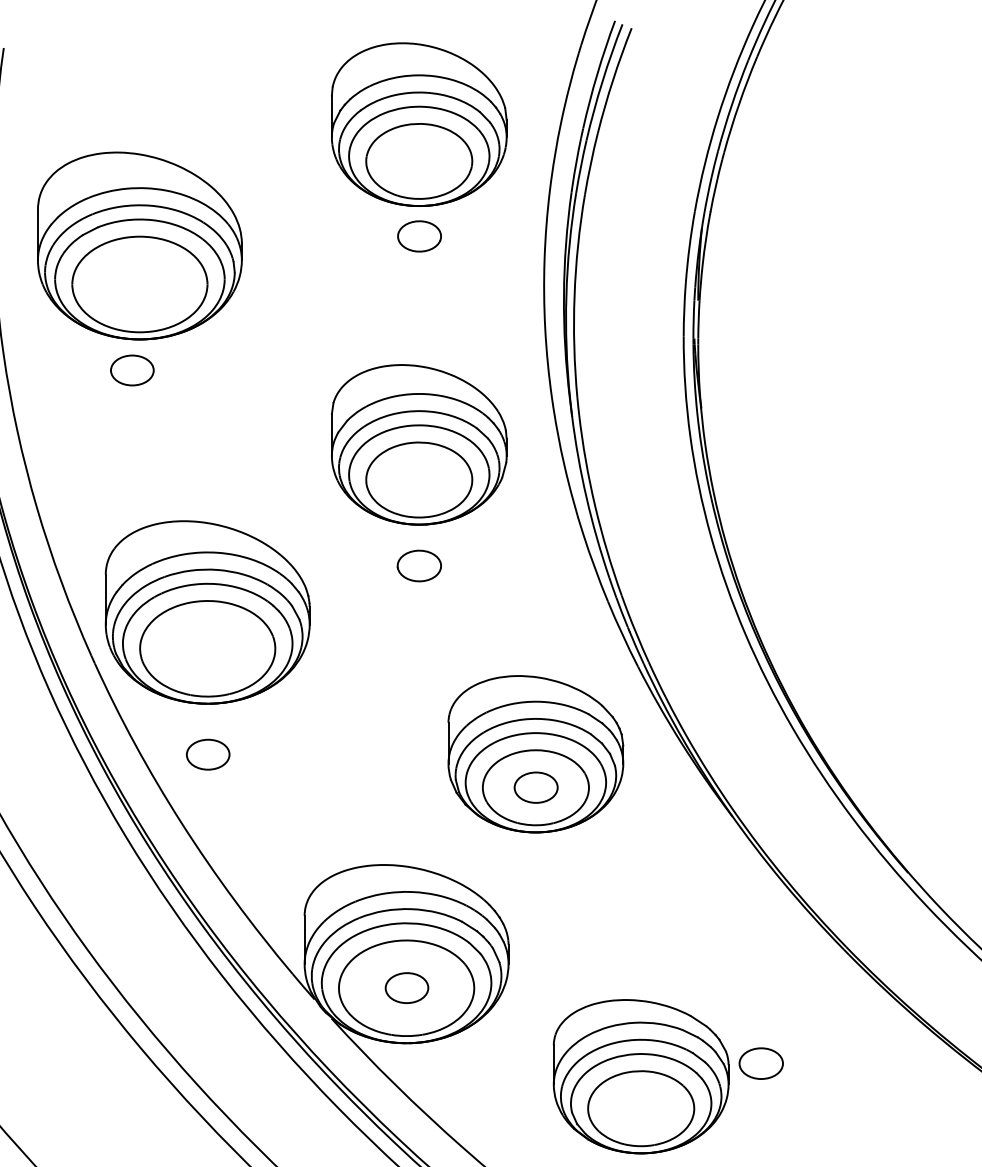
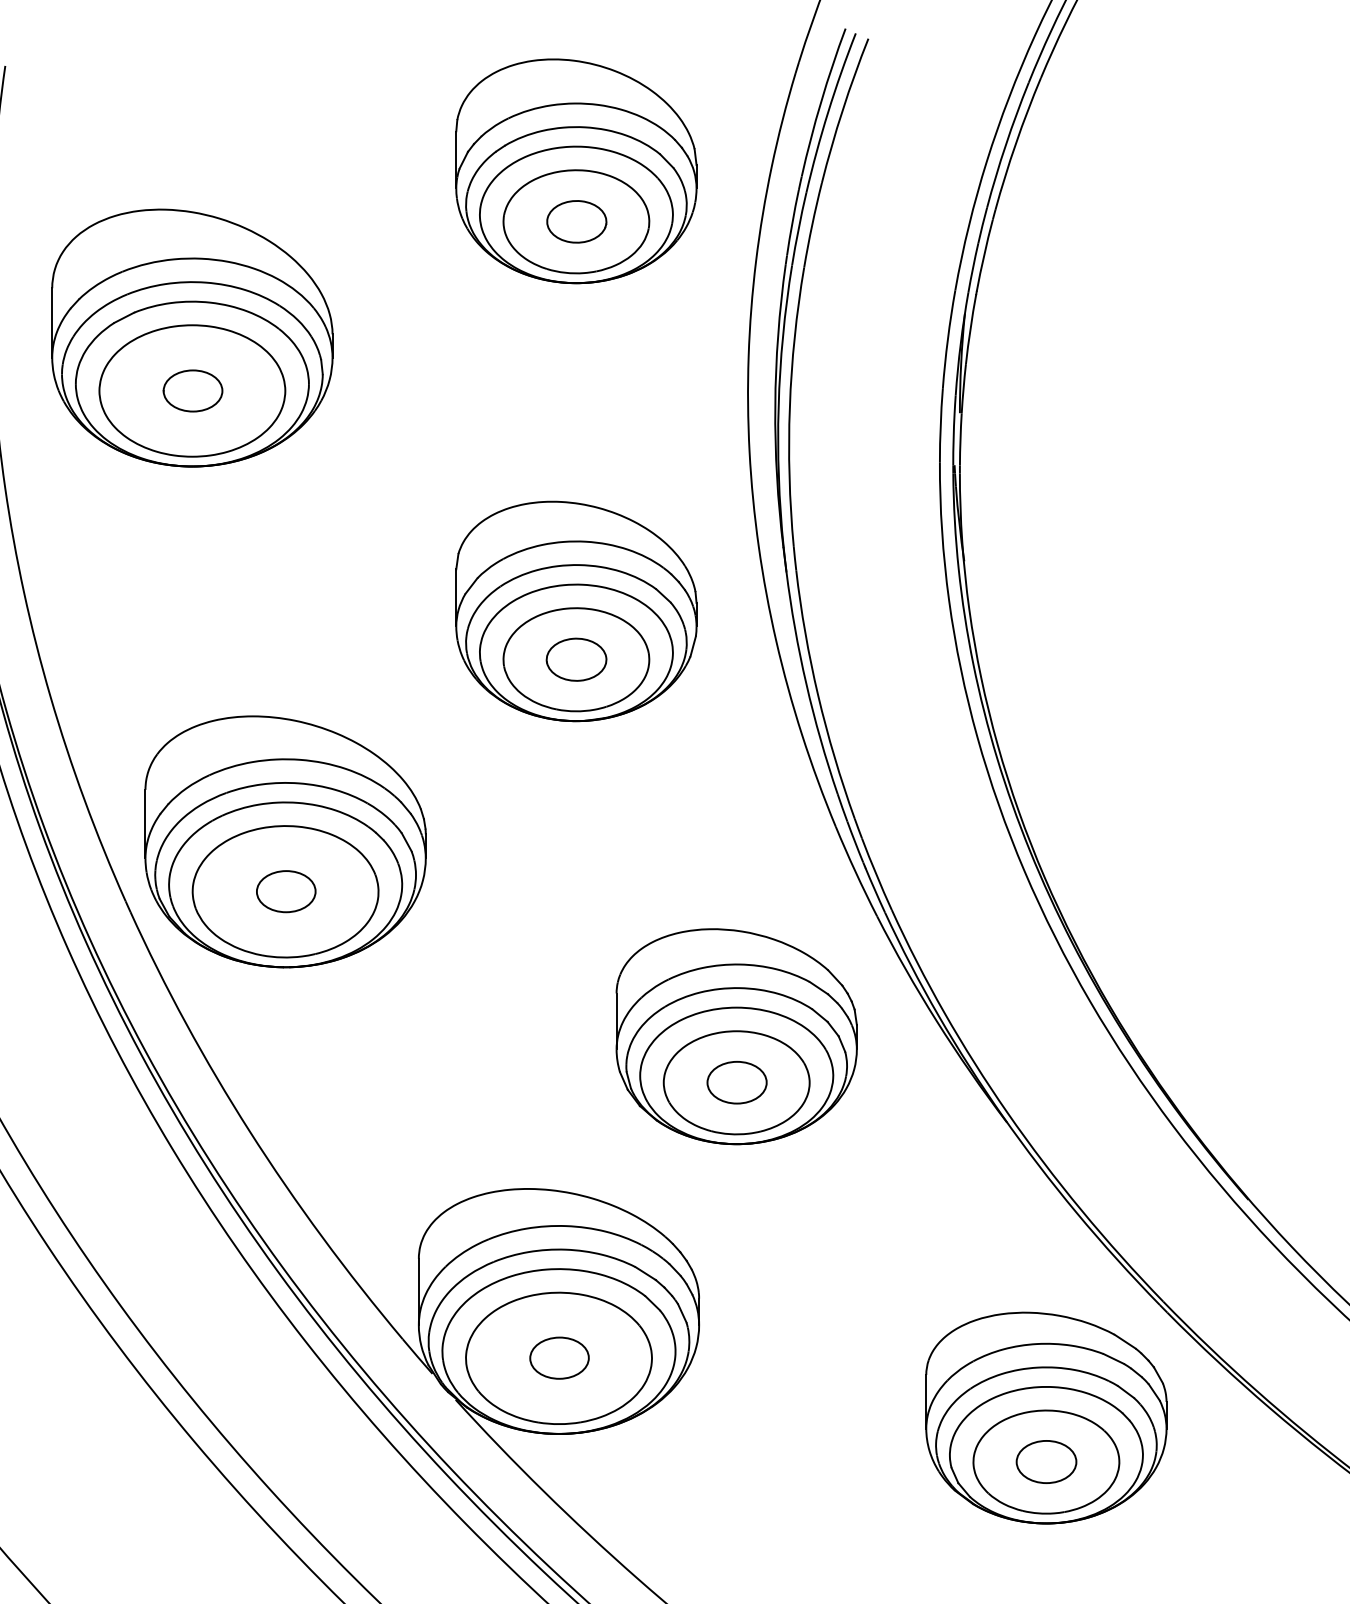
part: (419, 236) -> (576, 221), moved
part: (132, 370) -> (193, 390), moved
part: (418, 565) -> (575, 659), moved
part: (208, 754) -> (286, 891), moved
part: (640, 1076) -> (1045, 1417), moved

